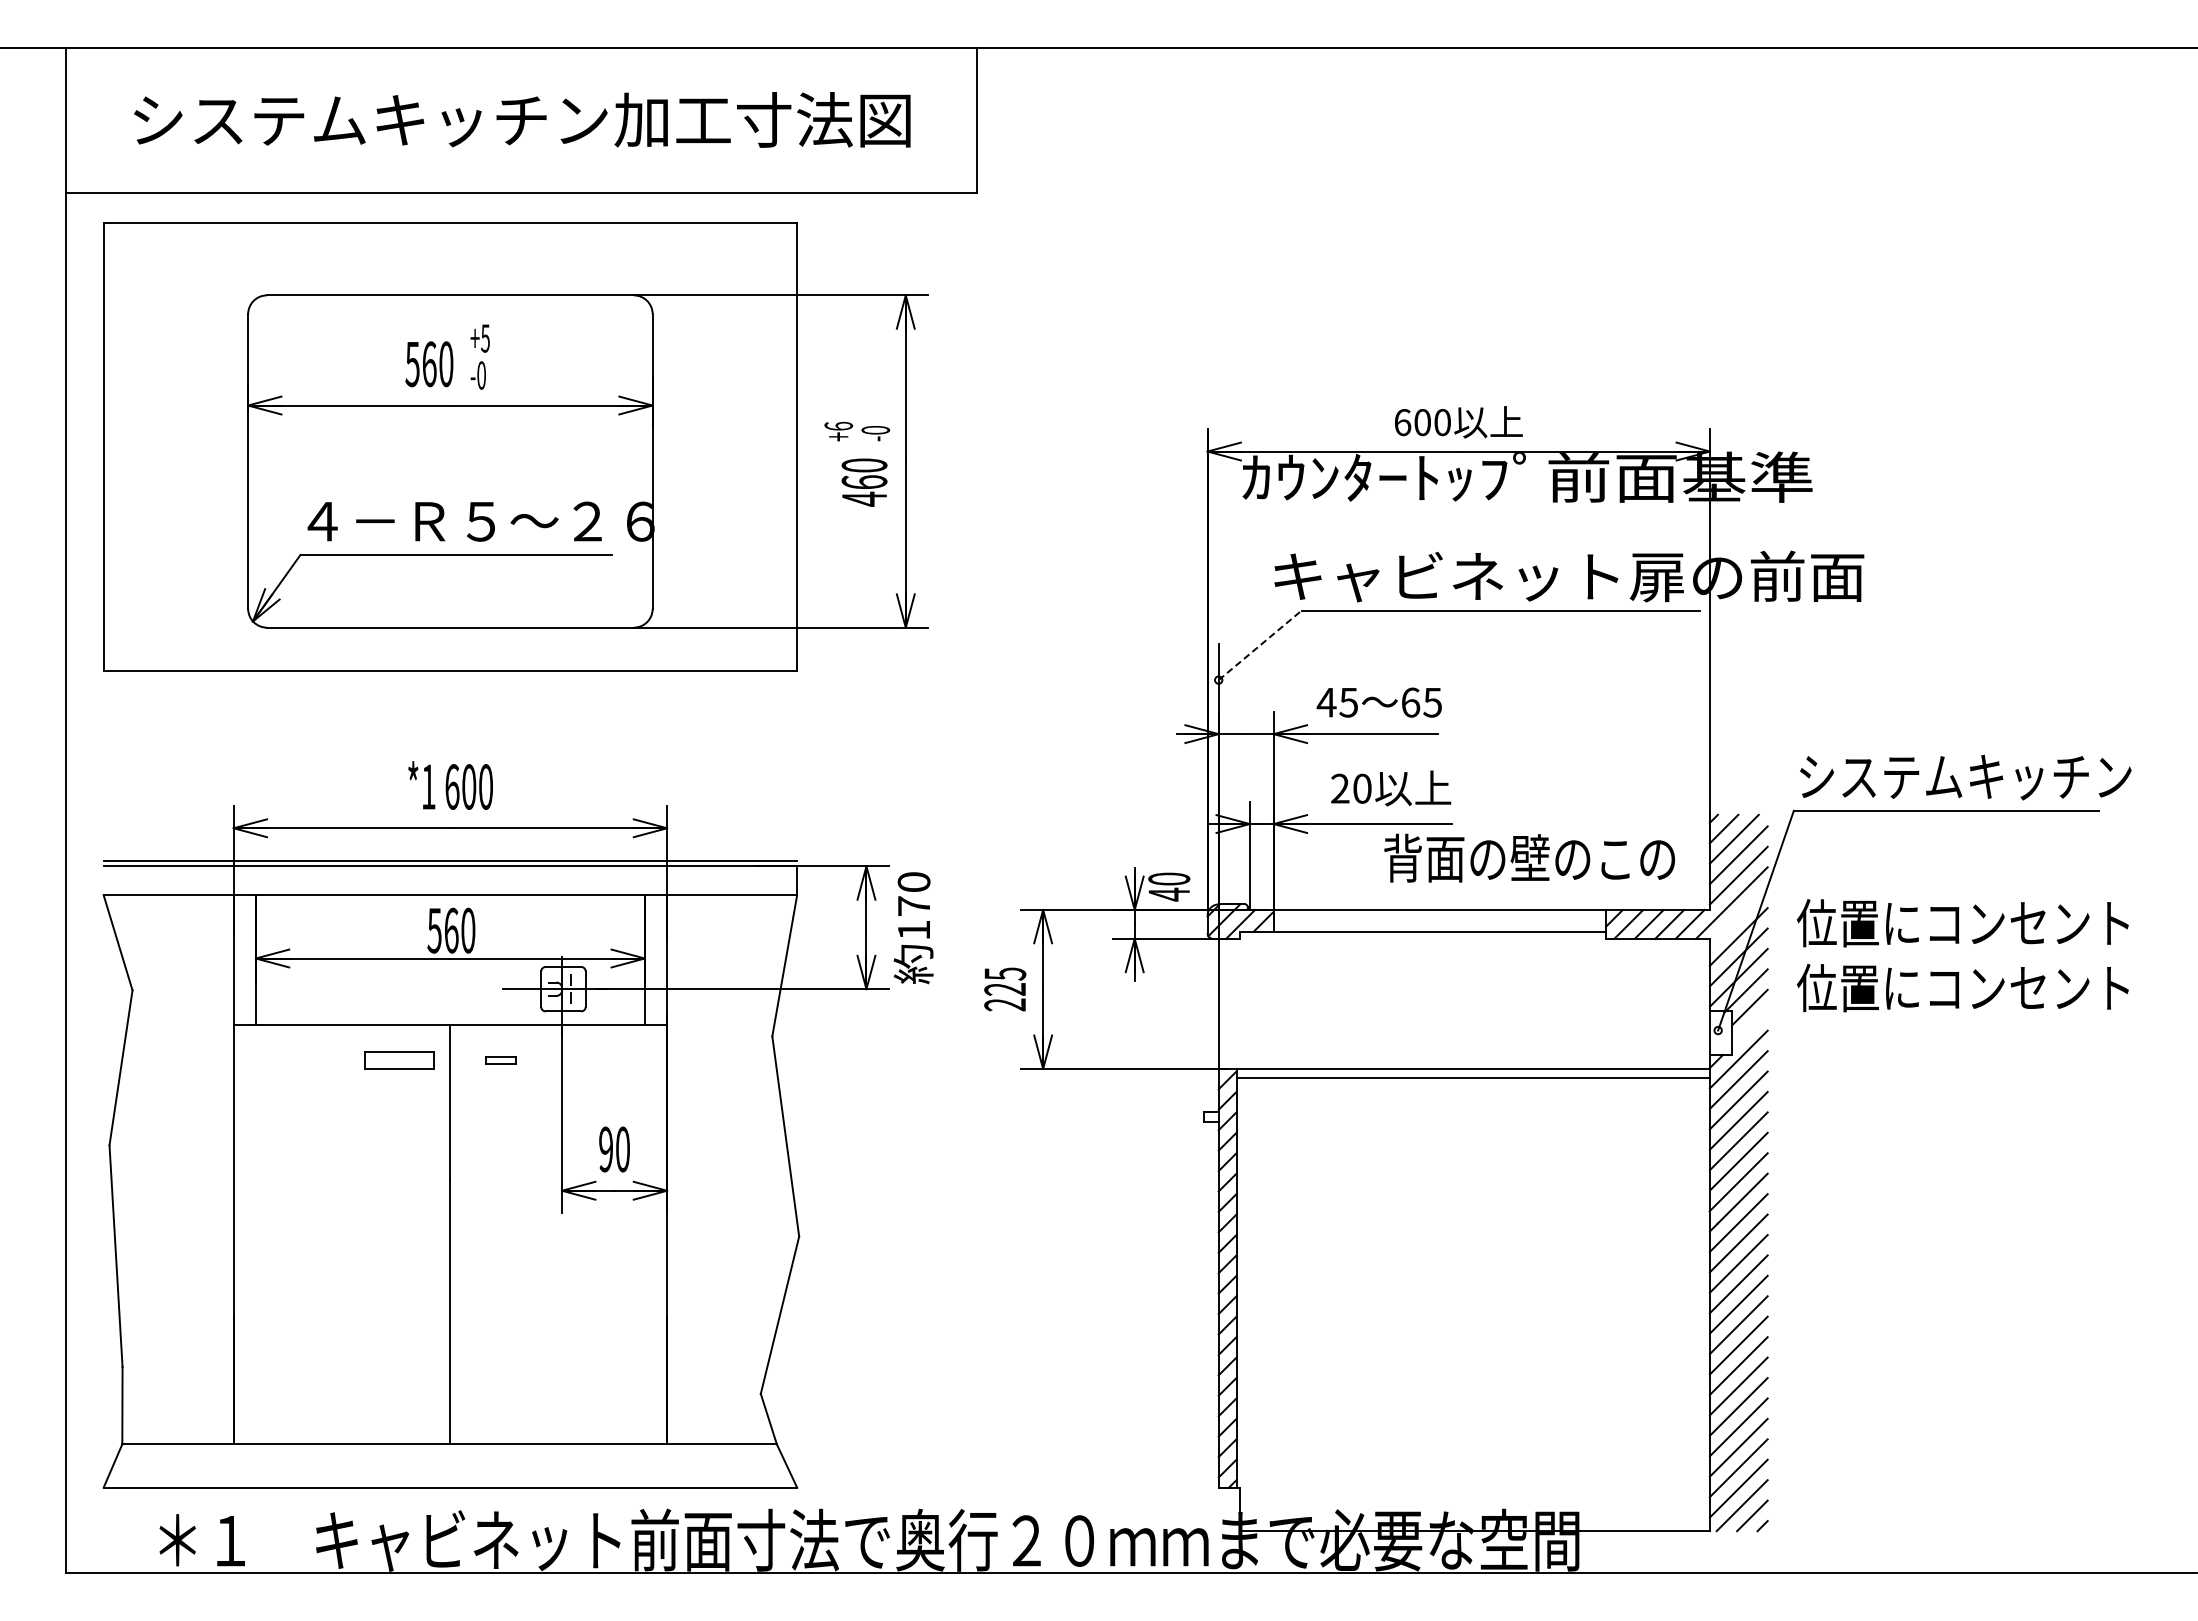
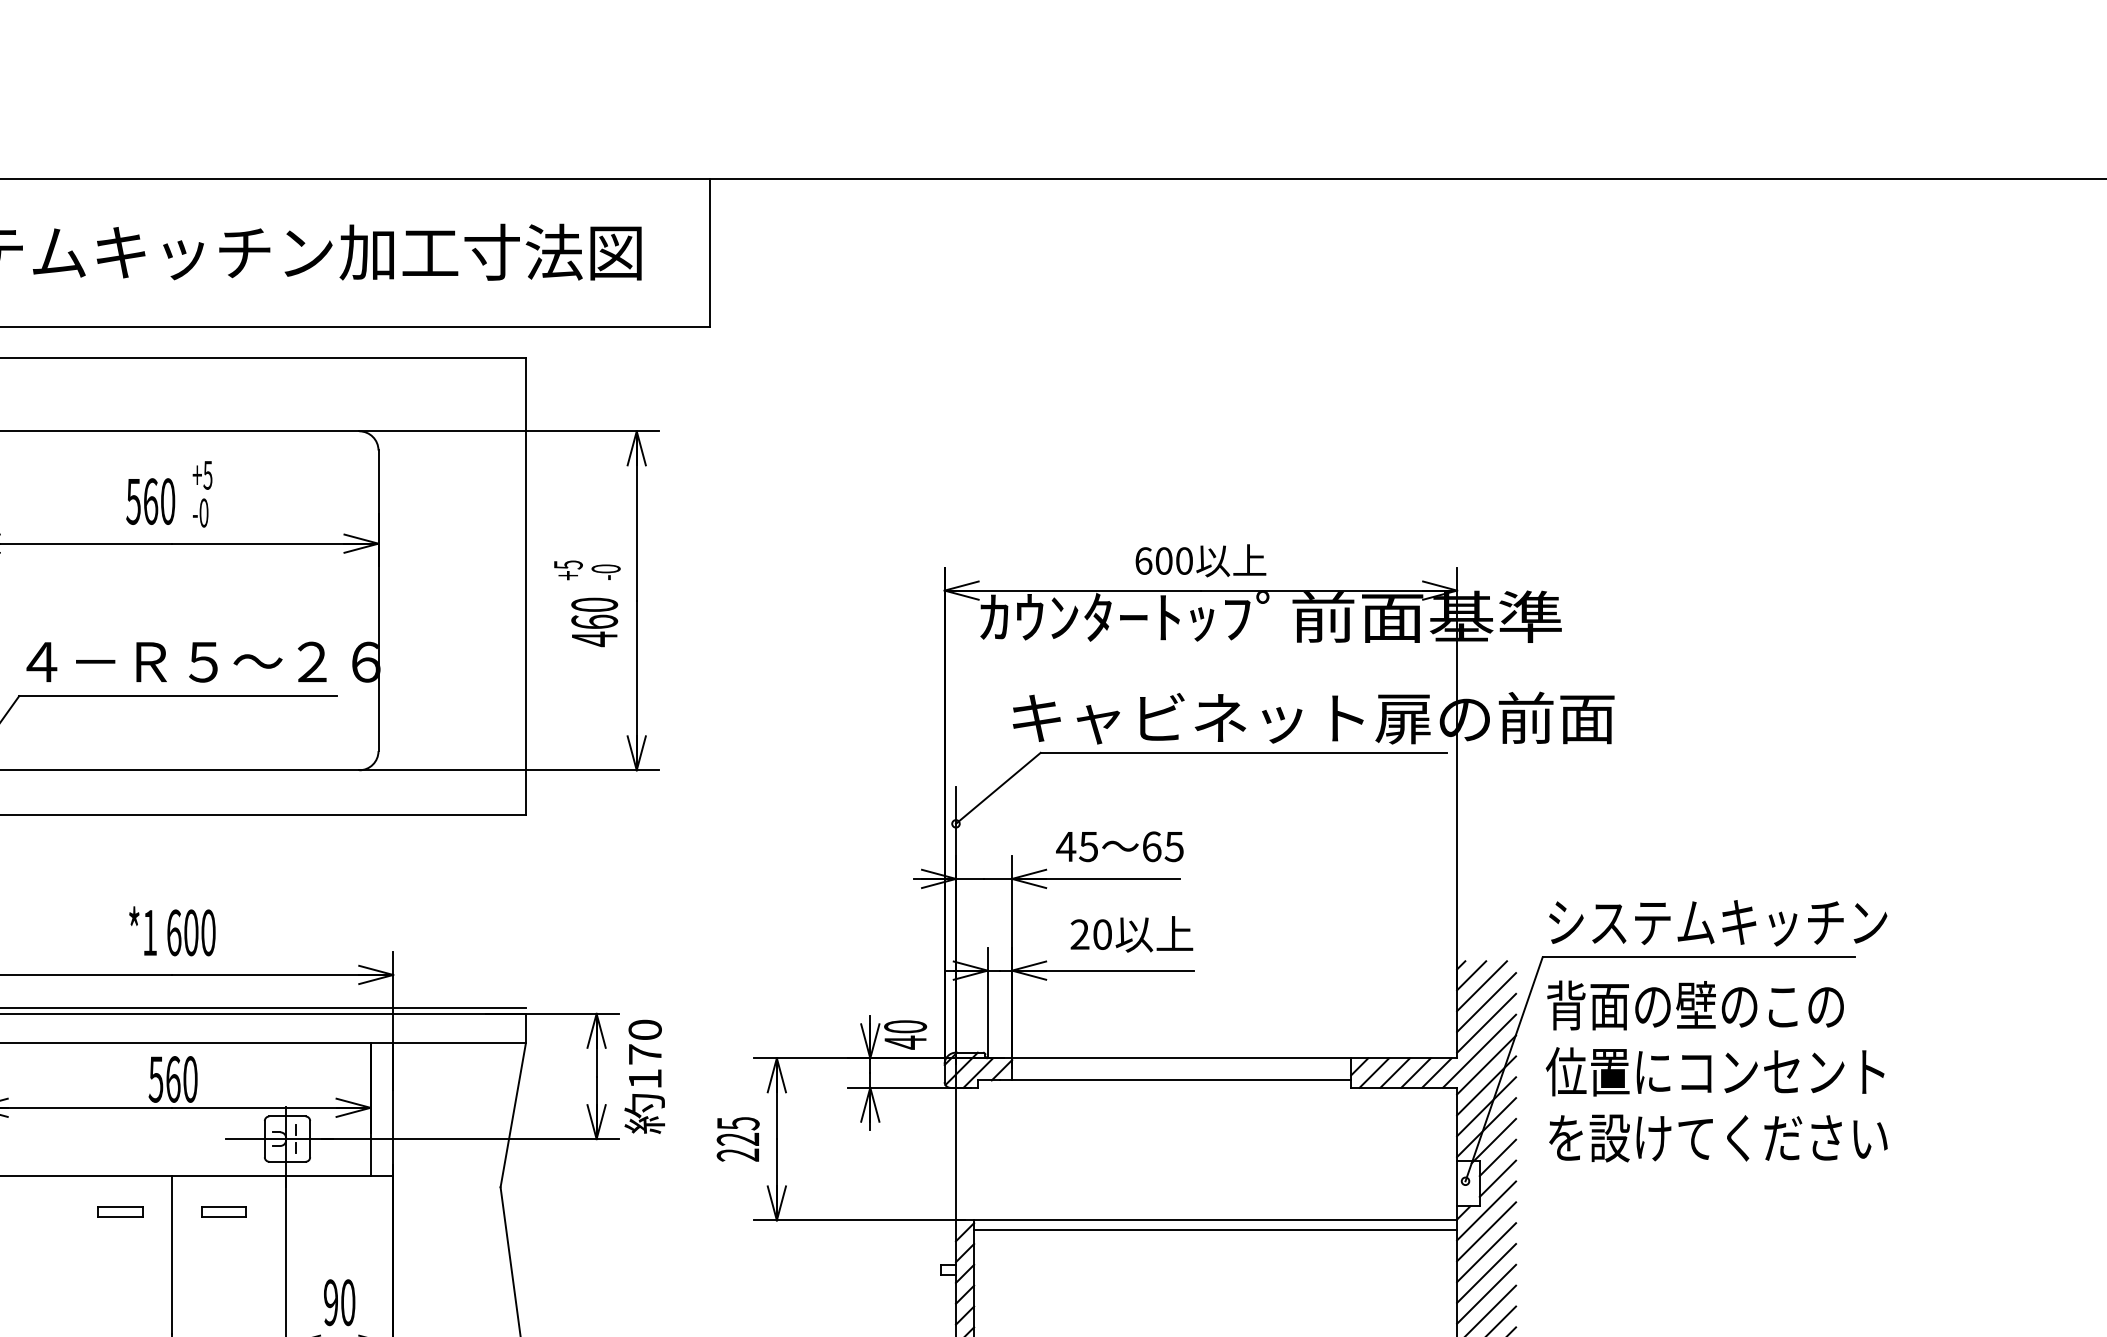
text: (838, 425) -> (568, 564), +6 -> +5
line: (1260, 645) -> (998, 788), dashed -> solid
text: (1529, 857) -> (1695, 1004), moved
line: (1738, 916) -> (1486, 1064), added
text: (1963, 987) -> (1715, 1137), 位置にコンセント -> を設けてください
line: (1749, 1027) -> (1497, 1178), added
part: (399, 1060) -> (120, 1211), size x0.62
part: (500, 1060) -> (223, 1211), size x1.43

